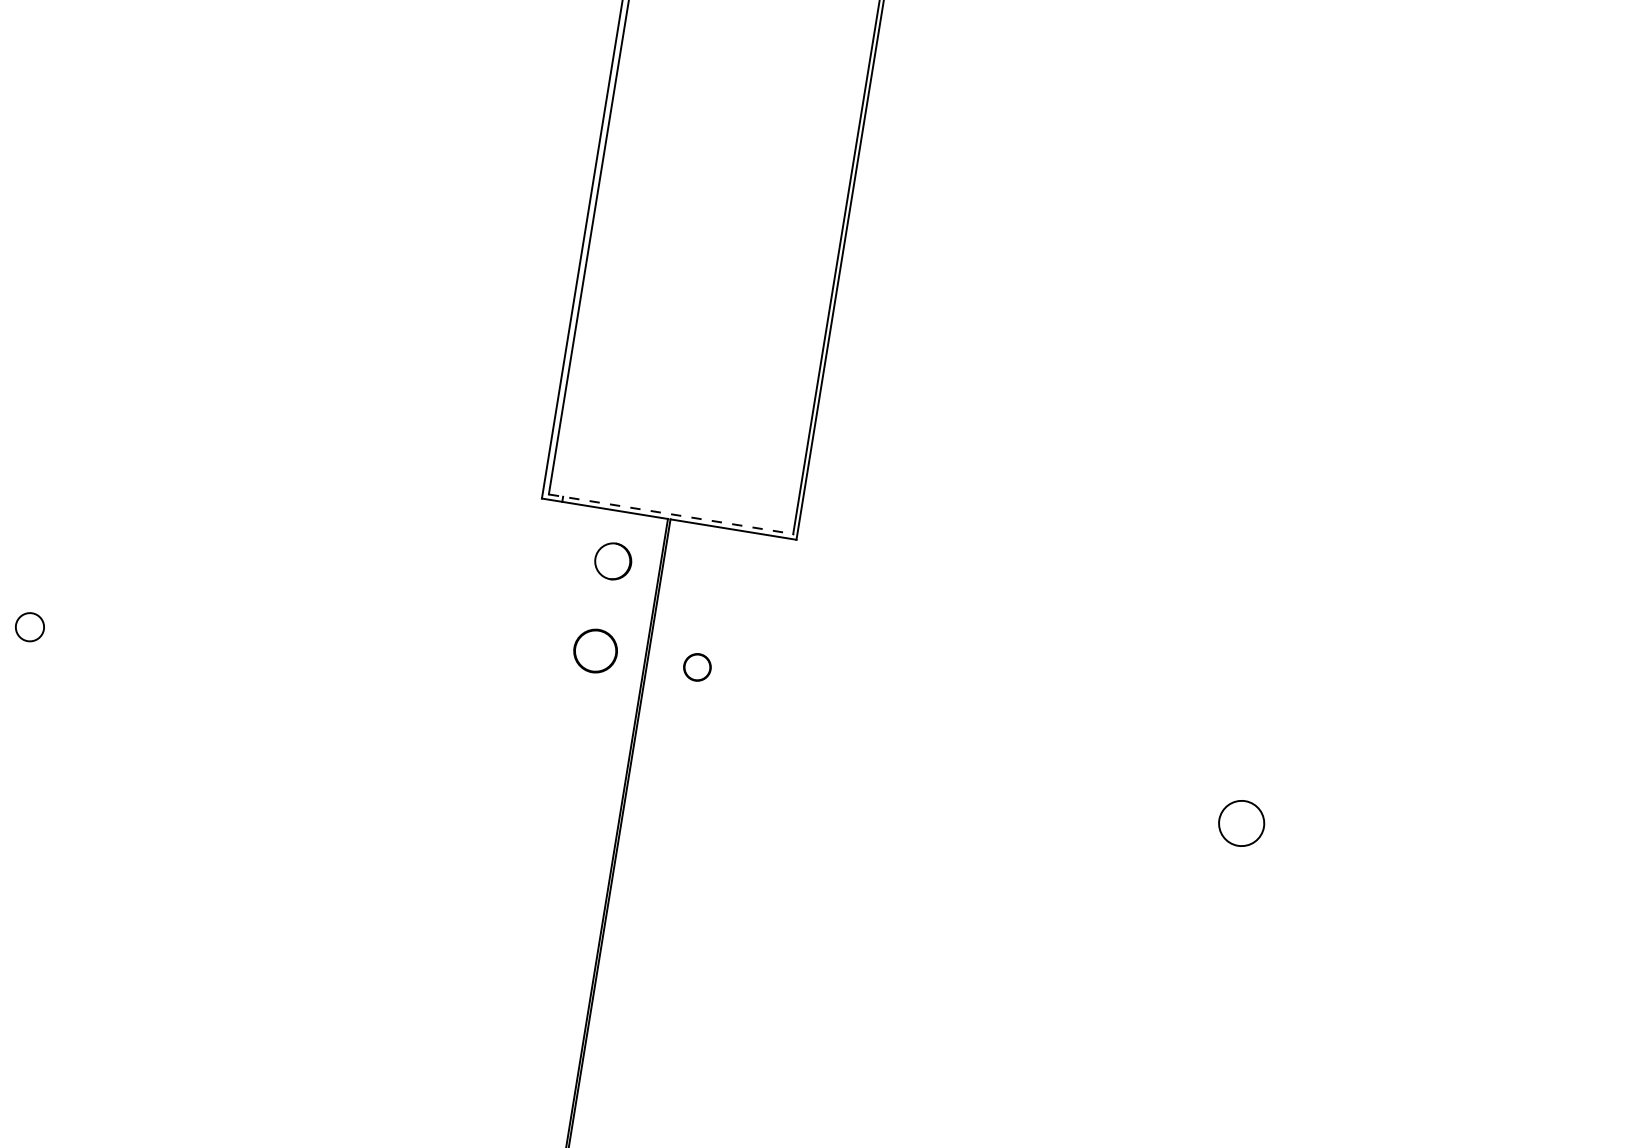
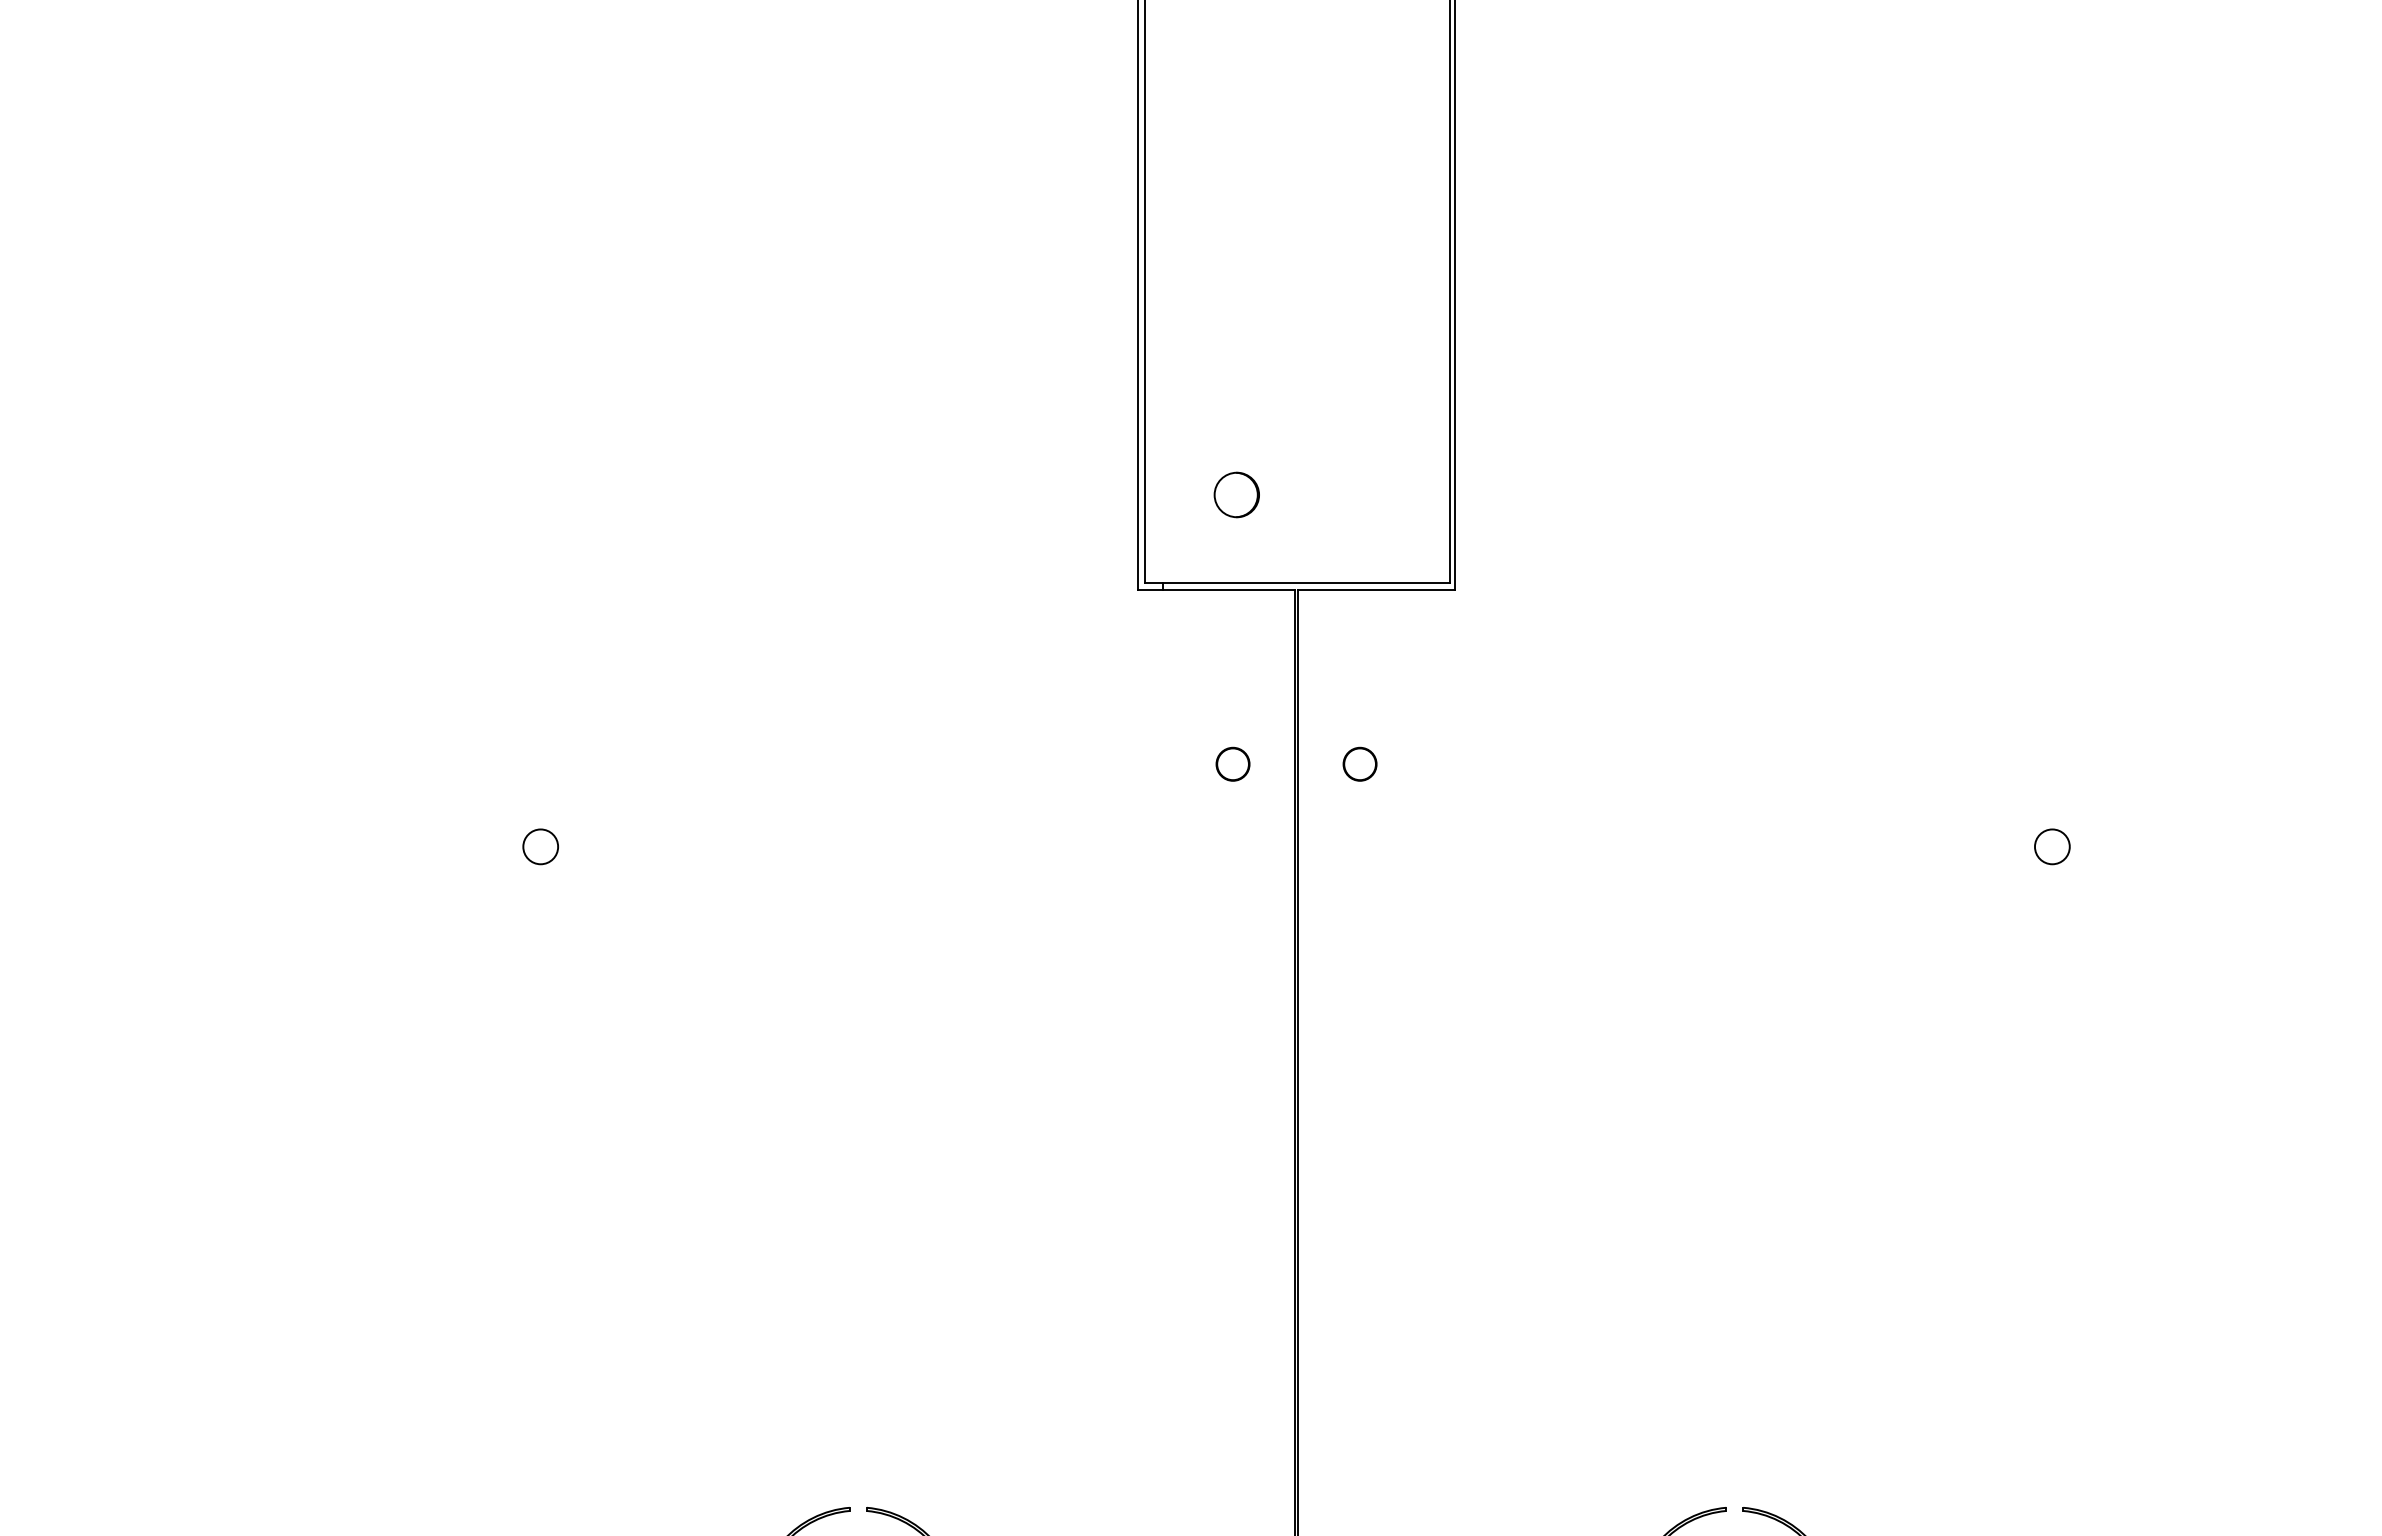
line: (671, 514) -> (1298, 583), dashed -> solid
part: (613, 560) -> (1236, 494), moved
circle: (595, 650) -> (1232, 763), size x0.62
circle: (1241, 823) -> (2052, 846), size x0.62

